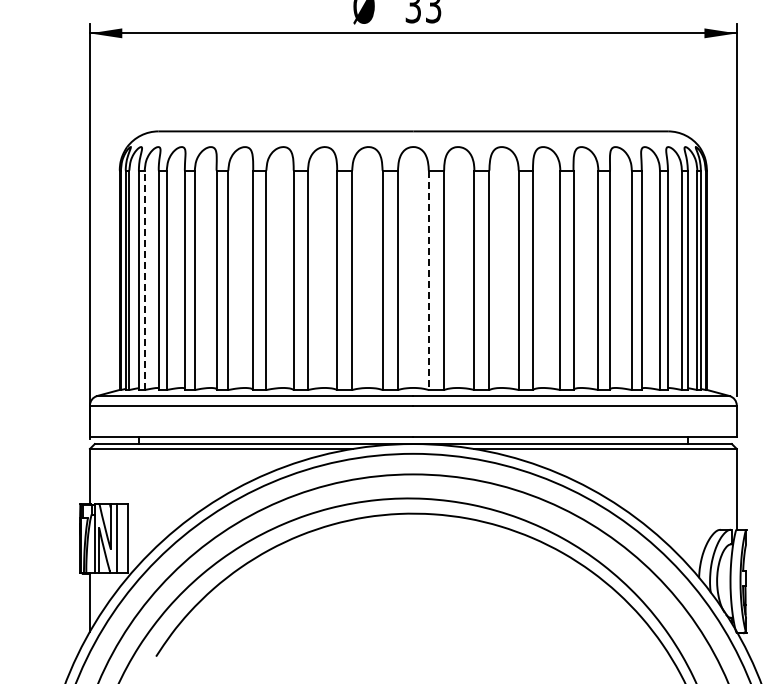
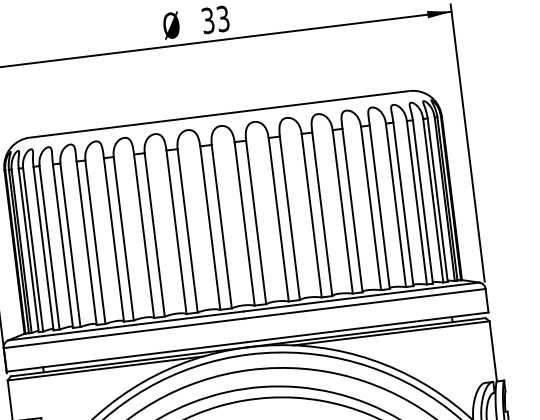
line: (144, 280) -> (32, 250), dashed -> solid
line: (428, 280) -> (244, 224), dashed -> solid

